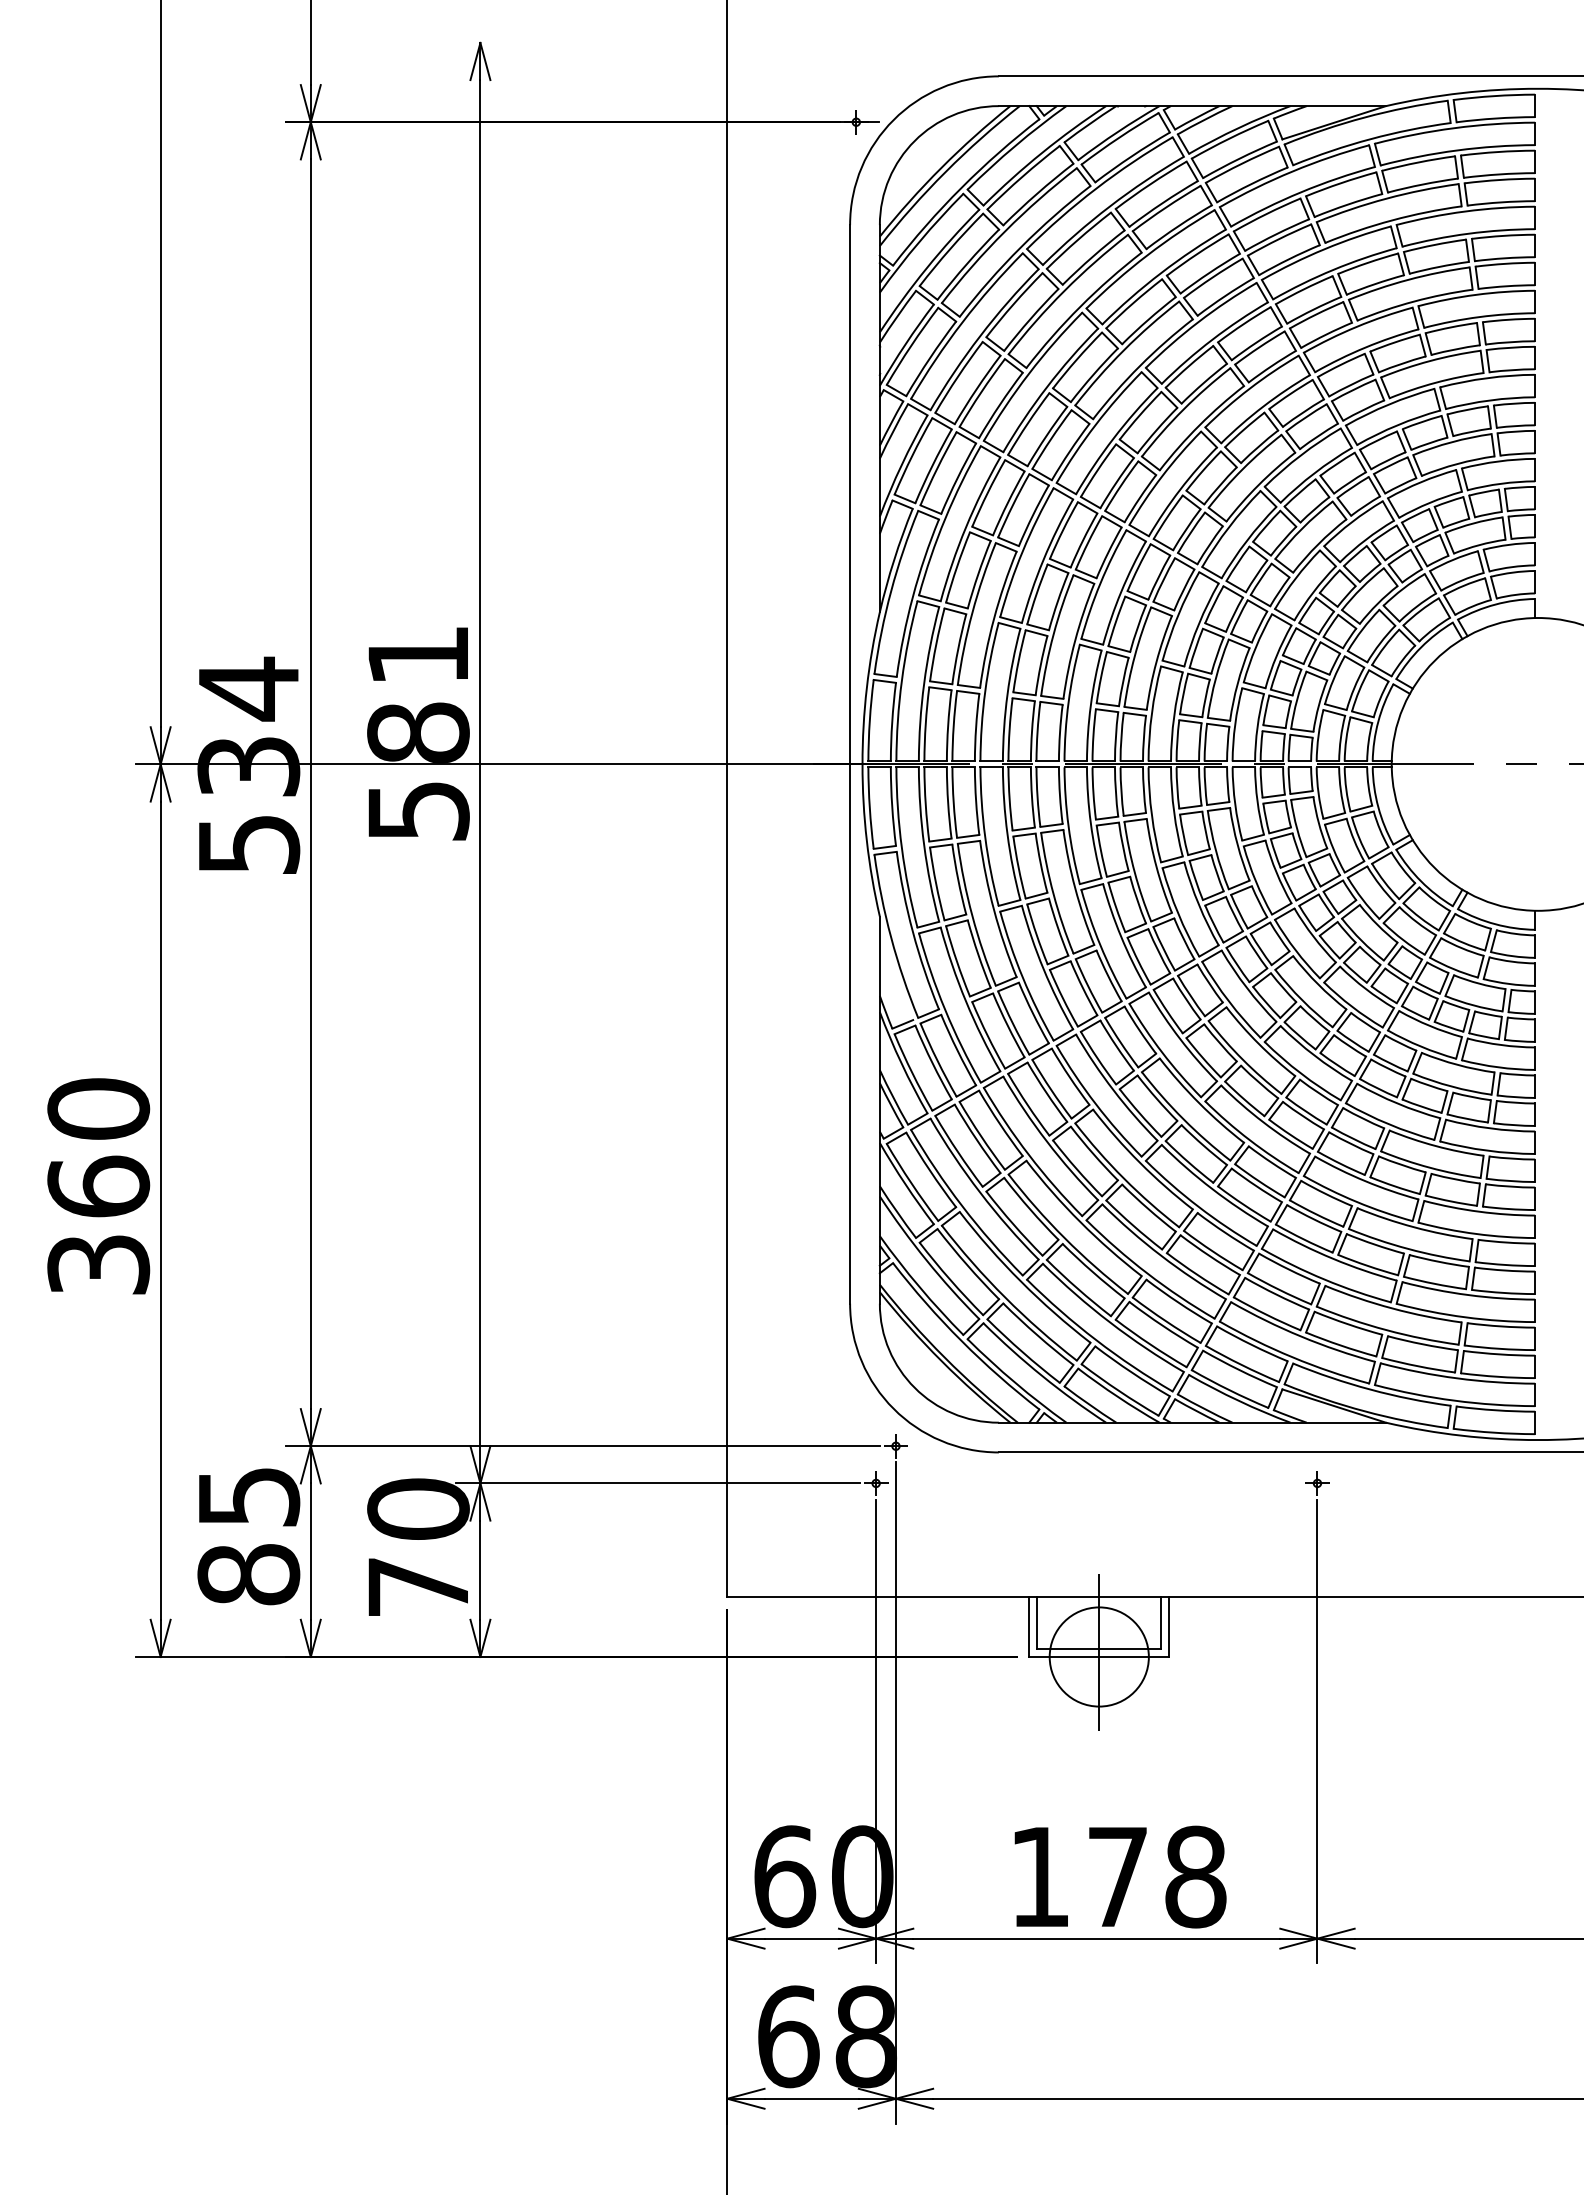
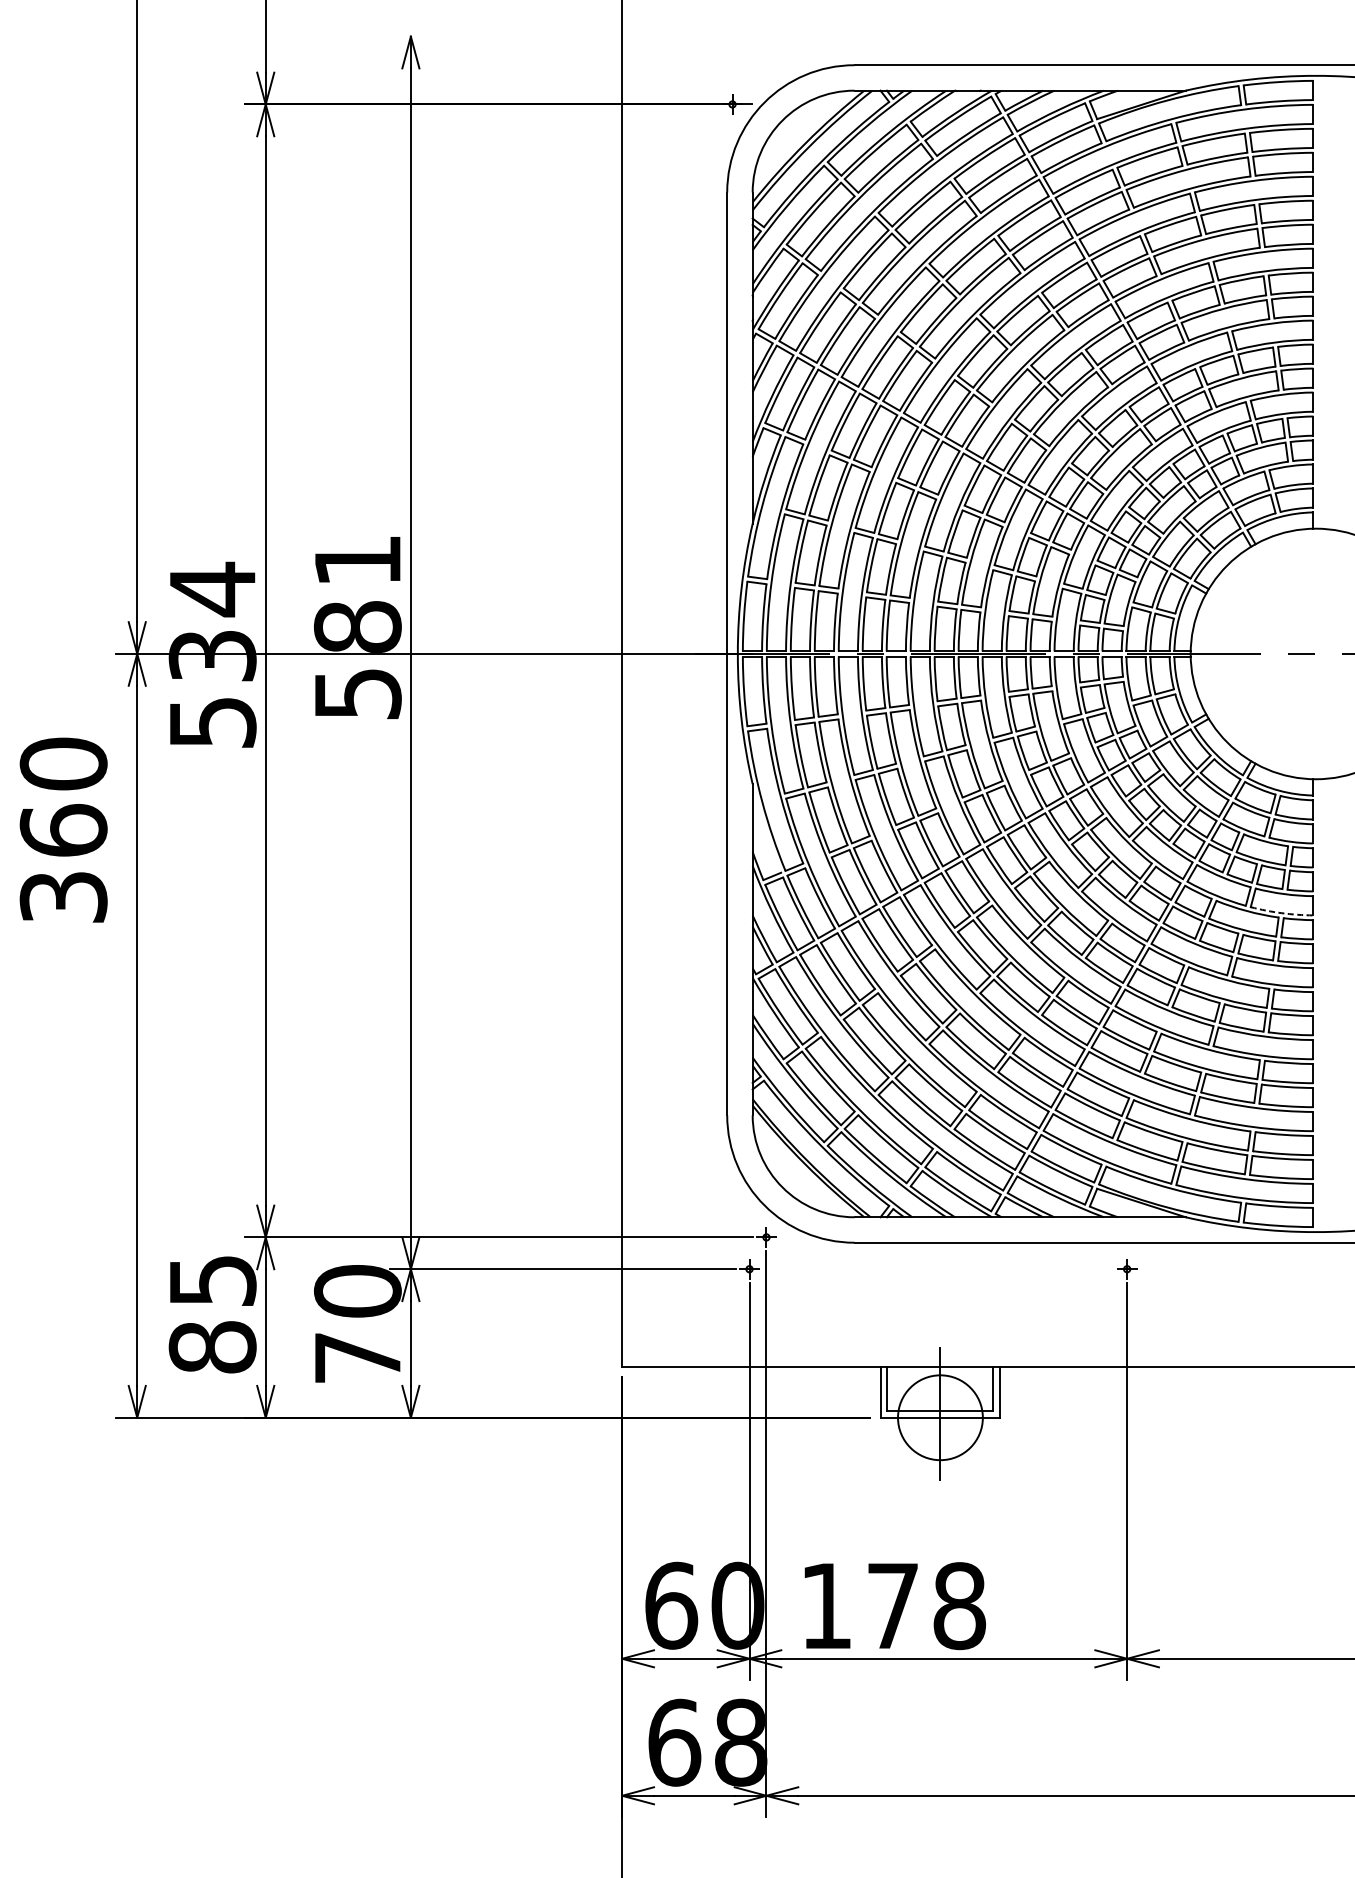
arc: (1498, 1067) -> (1282, 913), solid -> dashed
text: (98, 1186) -> (63, 830), moved
text: (1120, 1876) -> (895, 1605), moved

